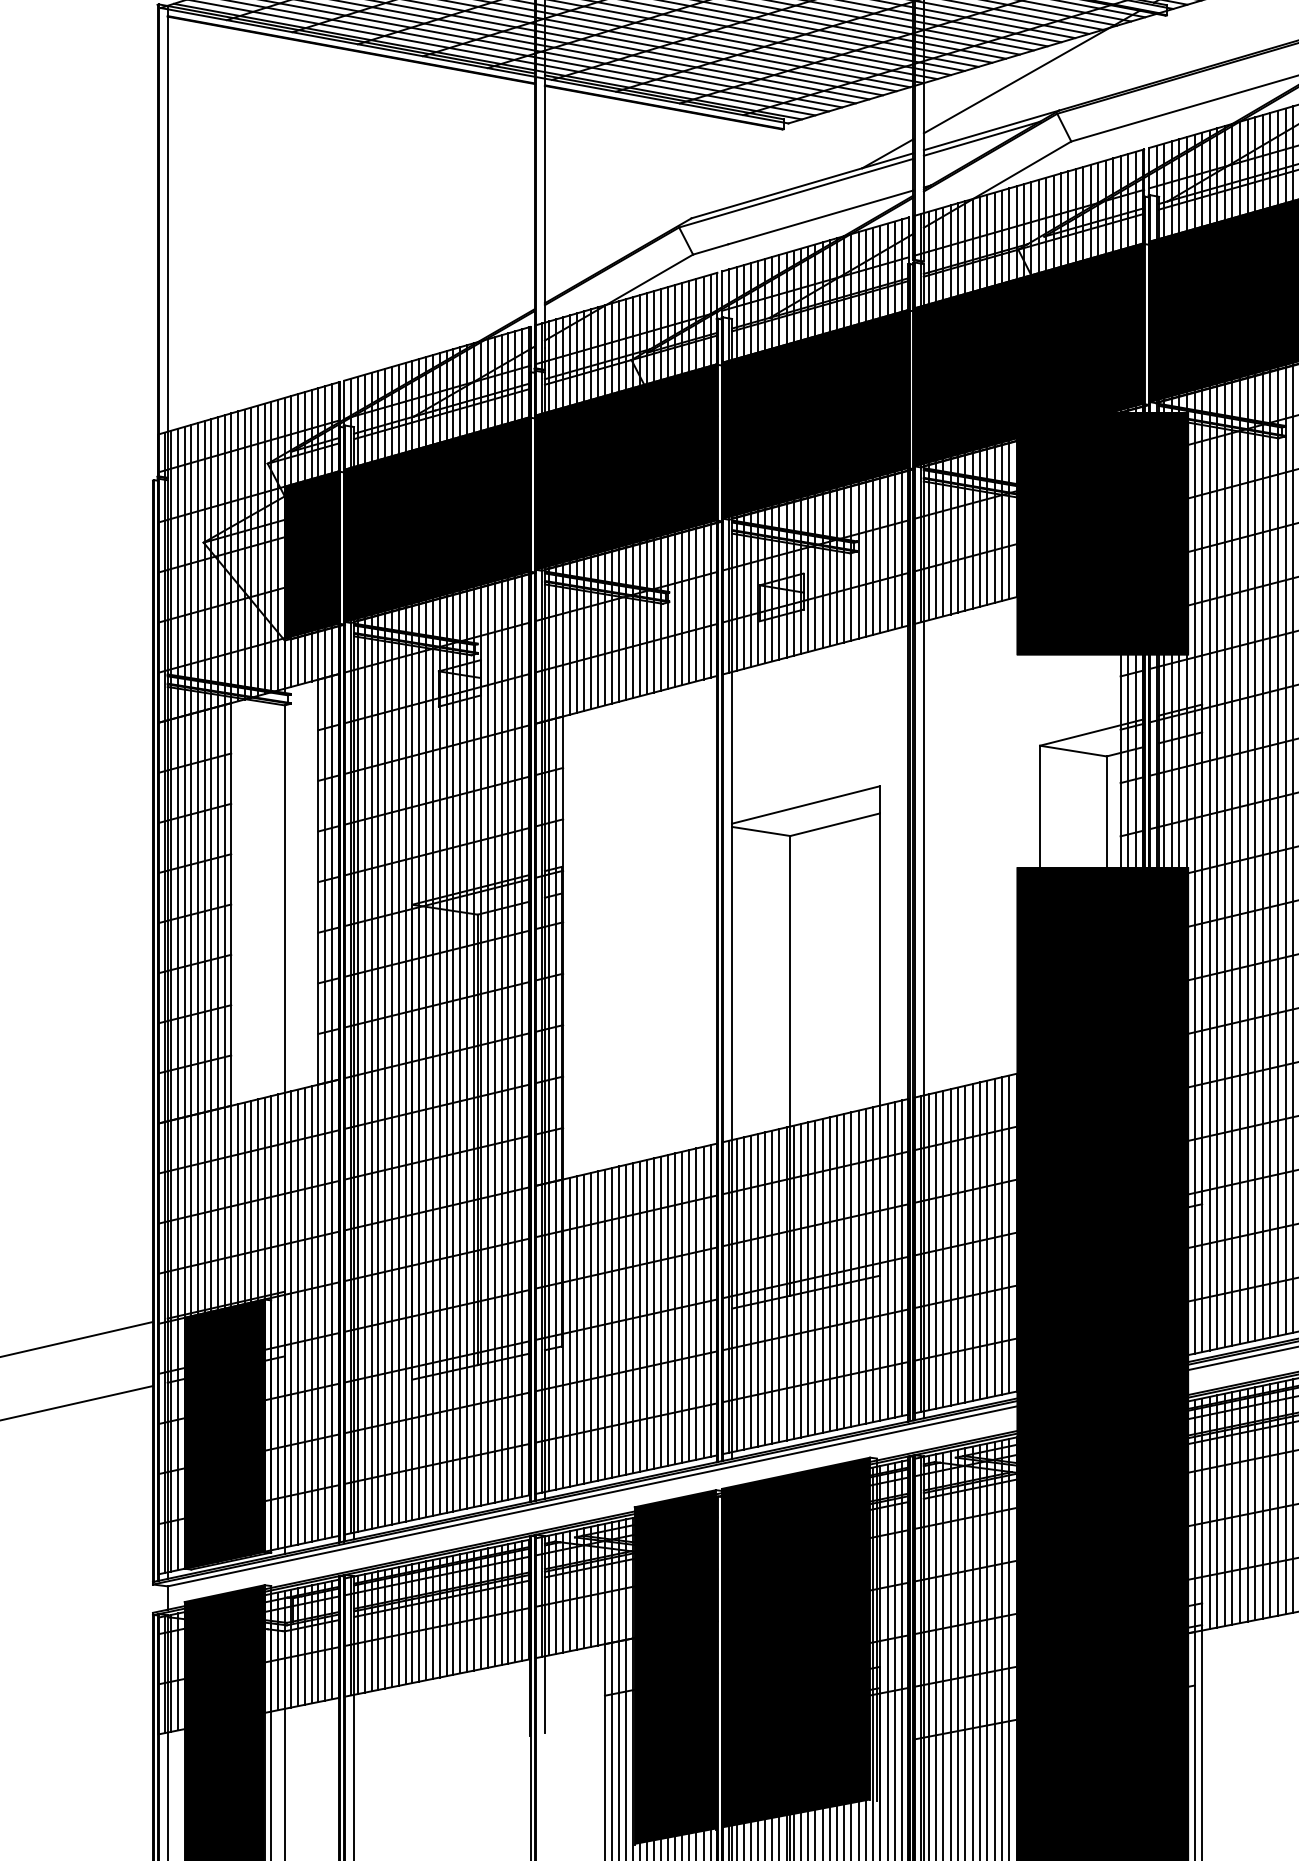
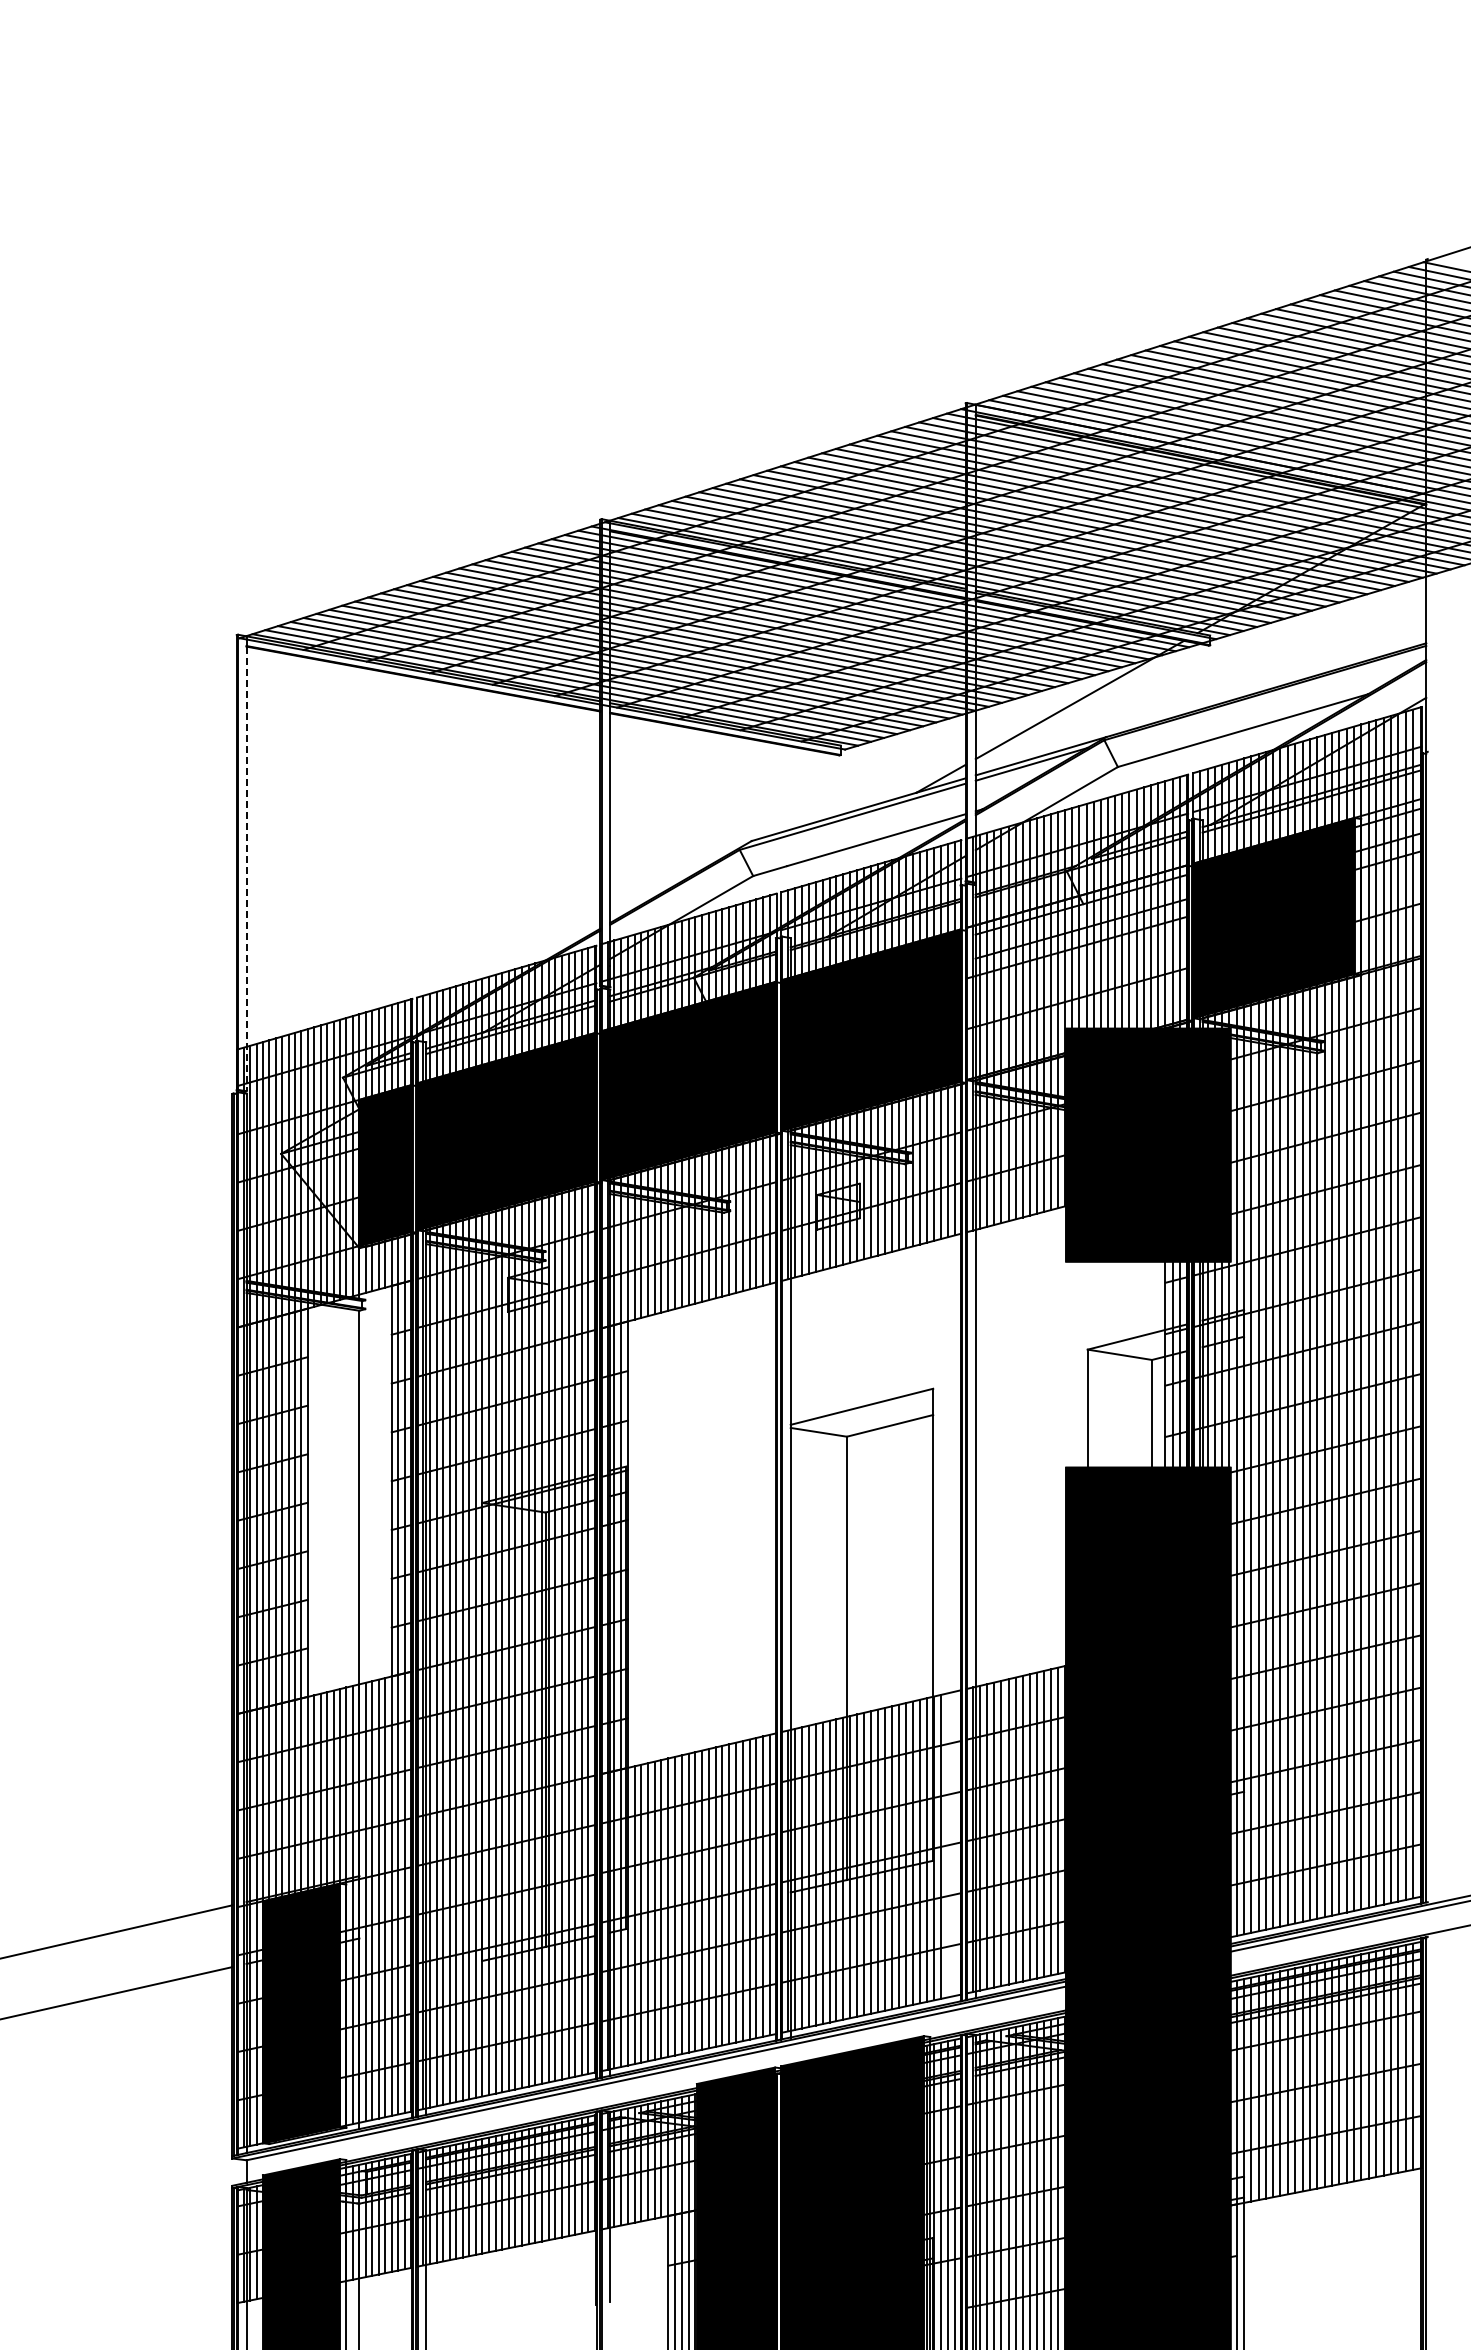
line: (167, 247) -> (246, 869), solid -> dashed
fill: (1028, 354) -> (1076, 972), removed
line: (901, 1257) -> (954, 1843), removed
line: (894, 1259) -> (947, 1845), removed

